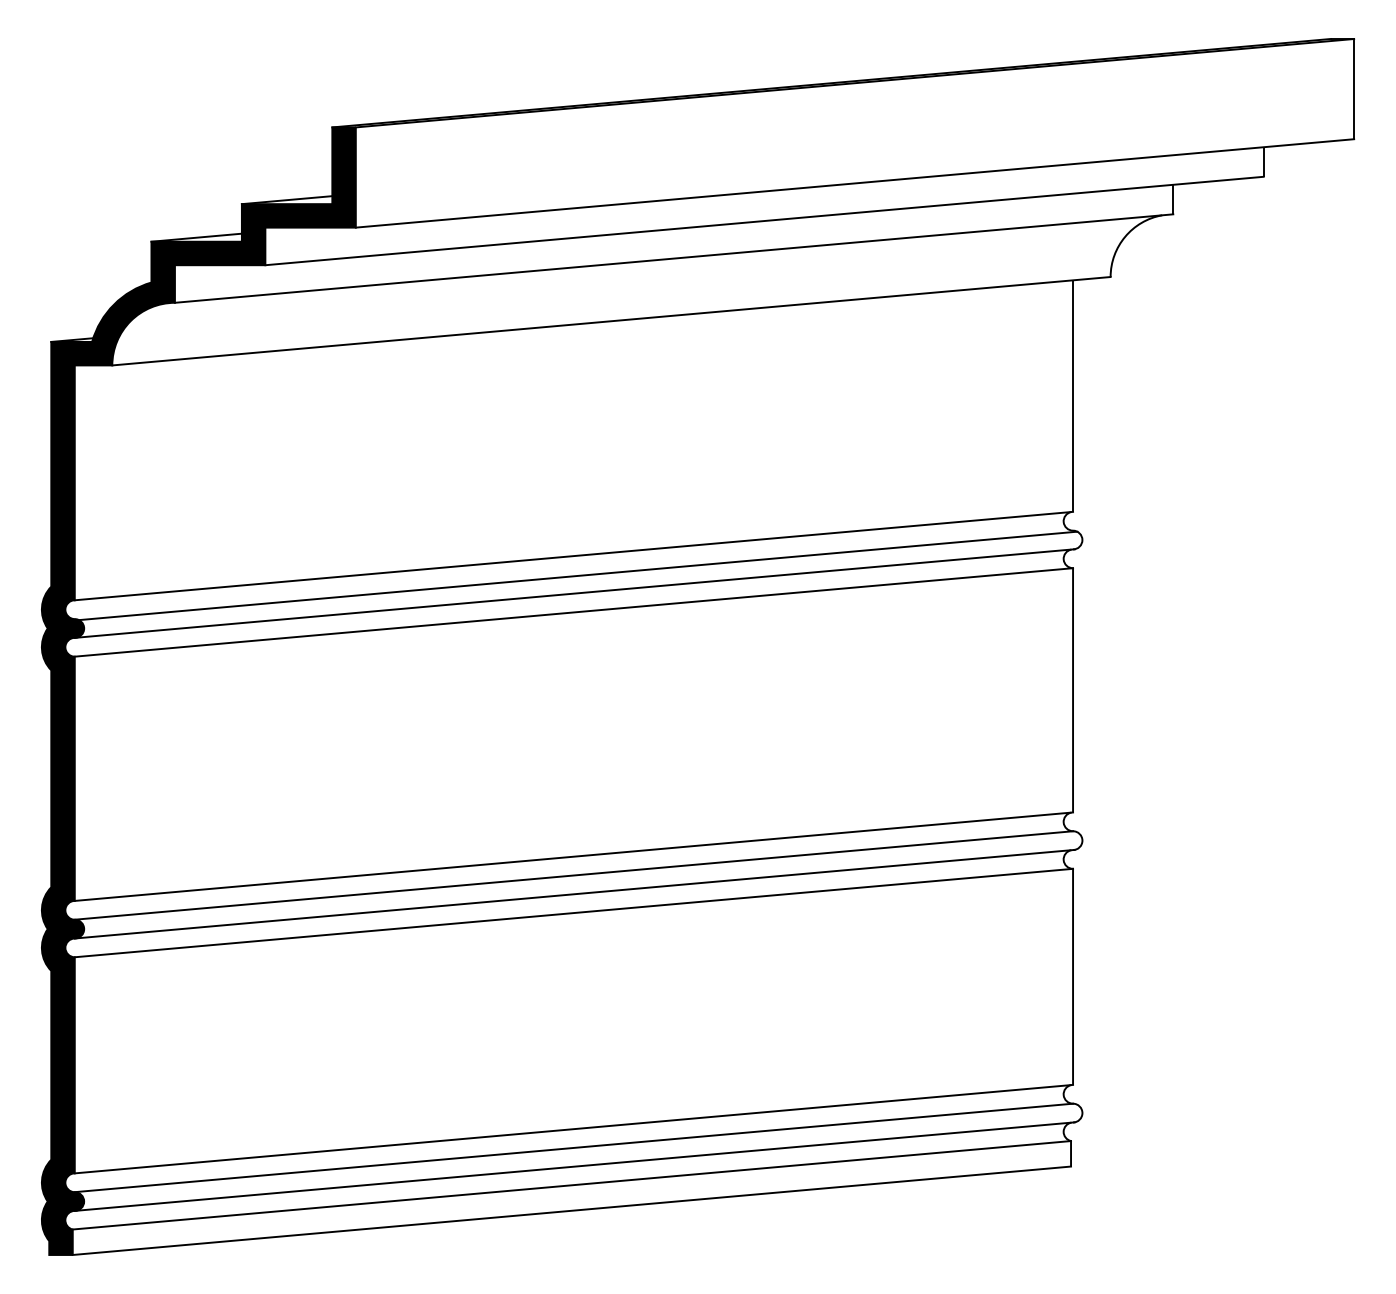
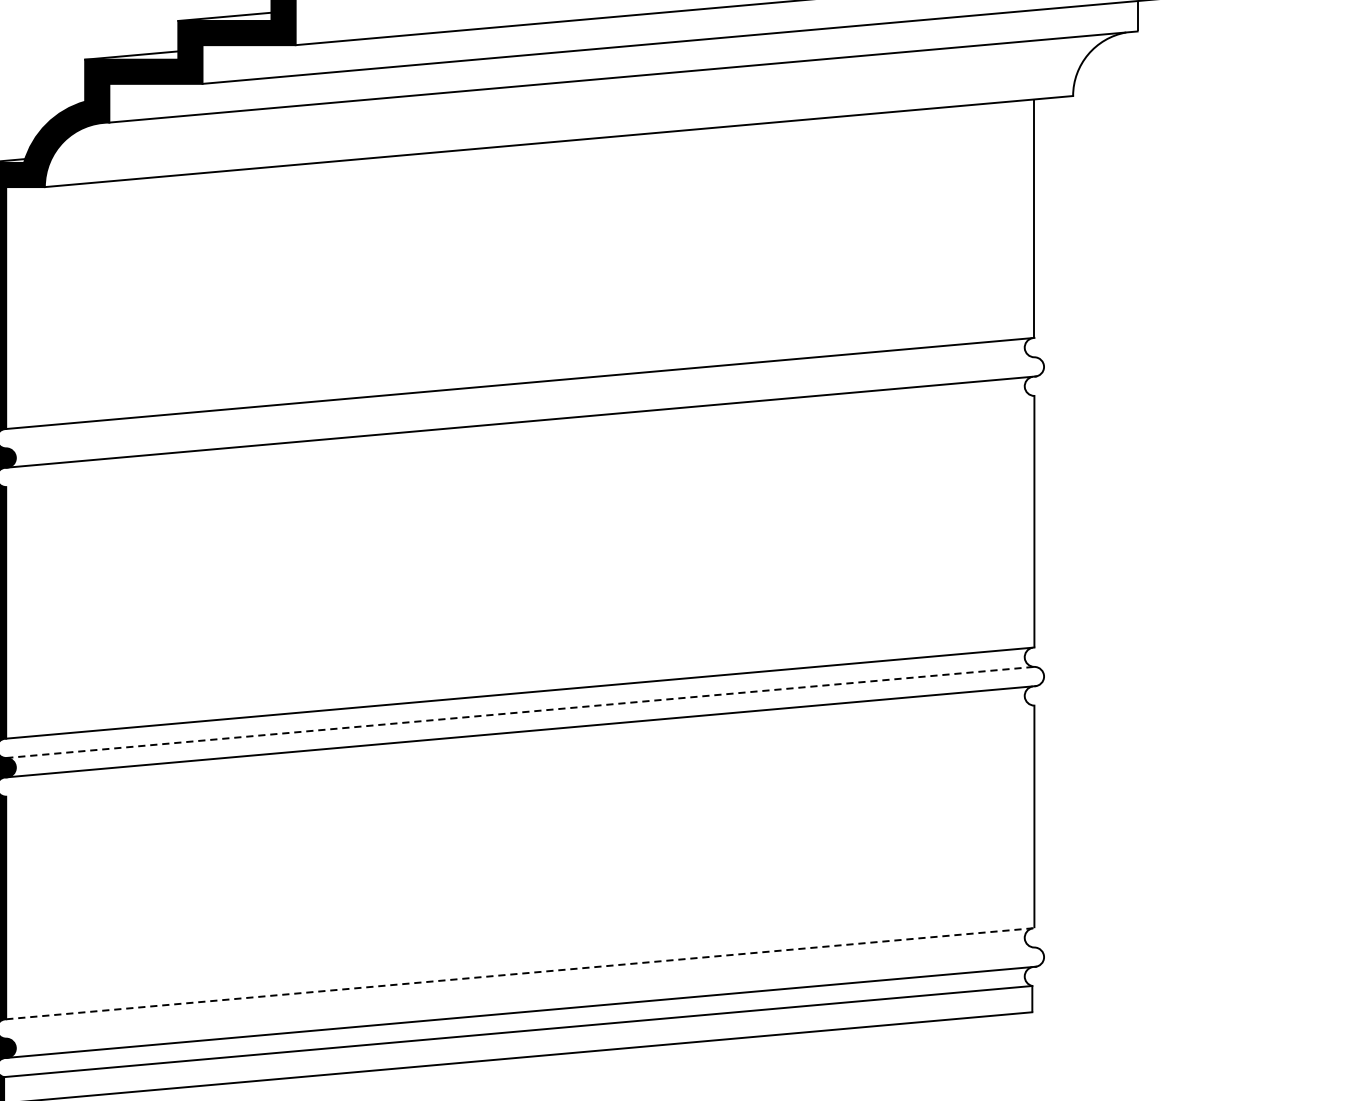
line: (578, 575) -> (525, 403), removed
line: (573, 612) -> (519, 441), removed
line: (574, 875) -> (520, 712), solid -> dashed
line: (573, 912) -> (519, 750), removed
line: (574, 1129) -> (520, 974), solid -> dashed
line: (573, 1147) -> (519, 992), removed

